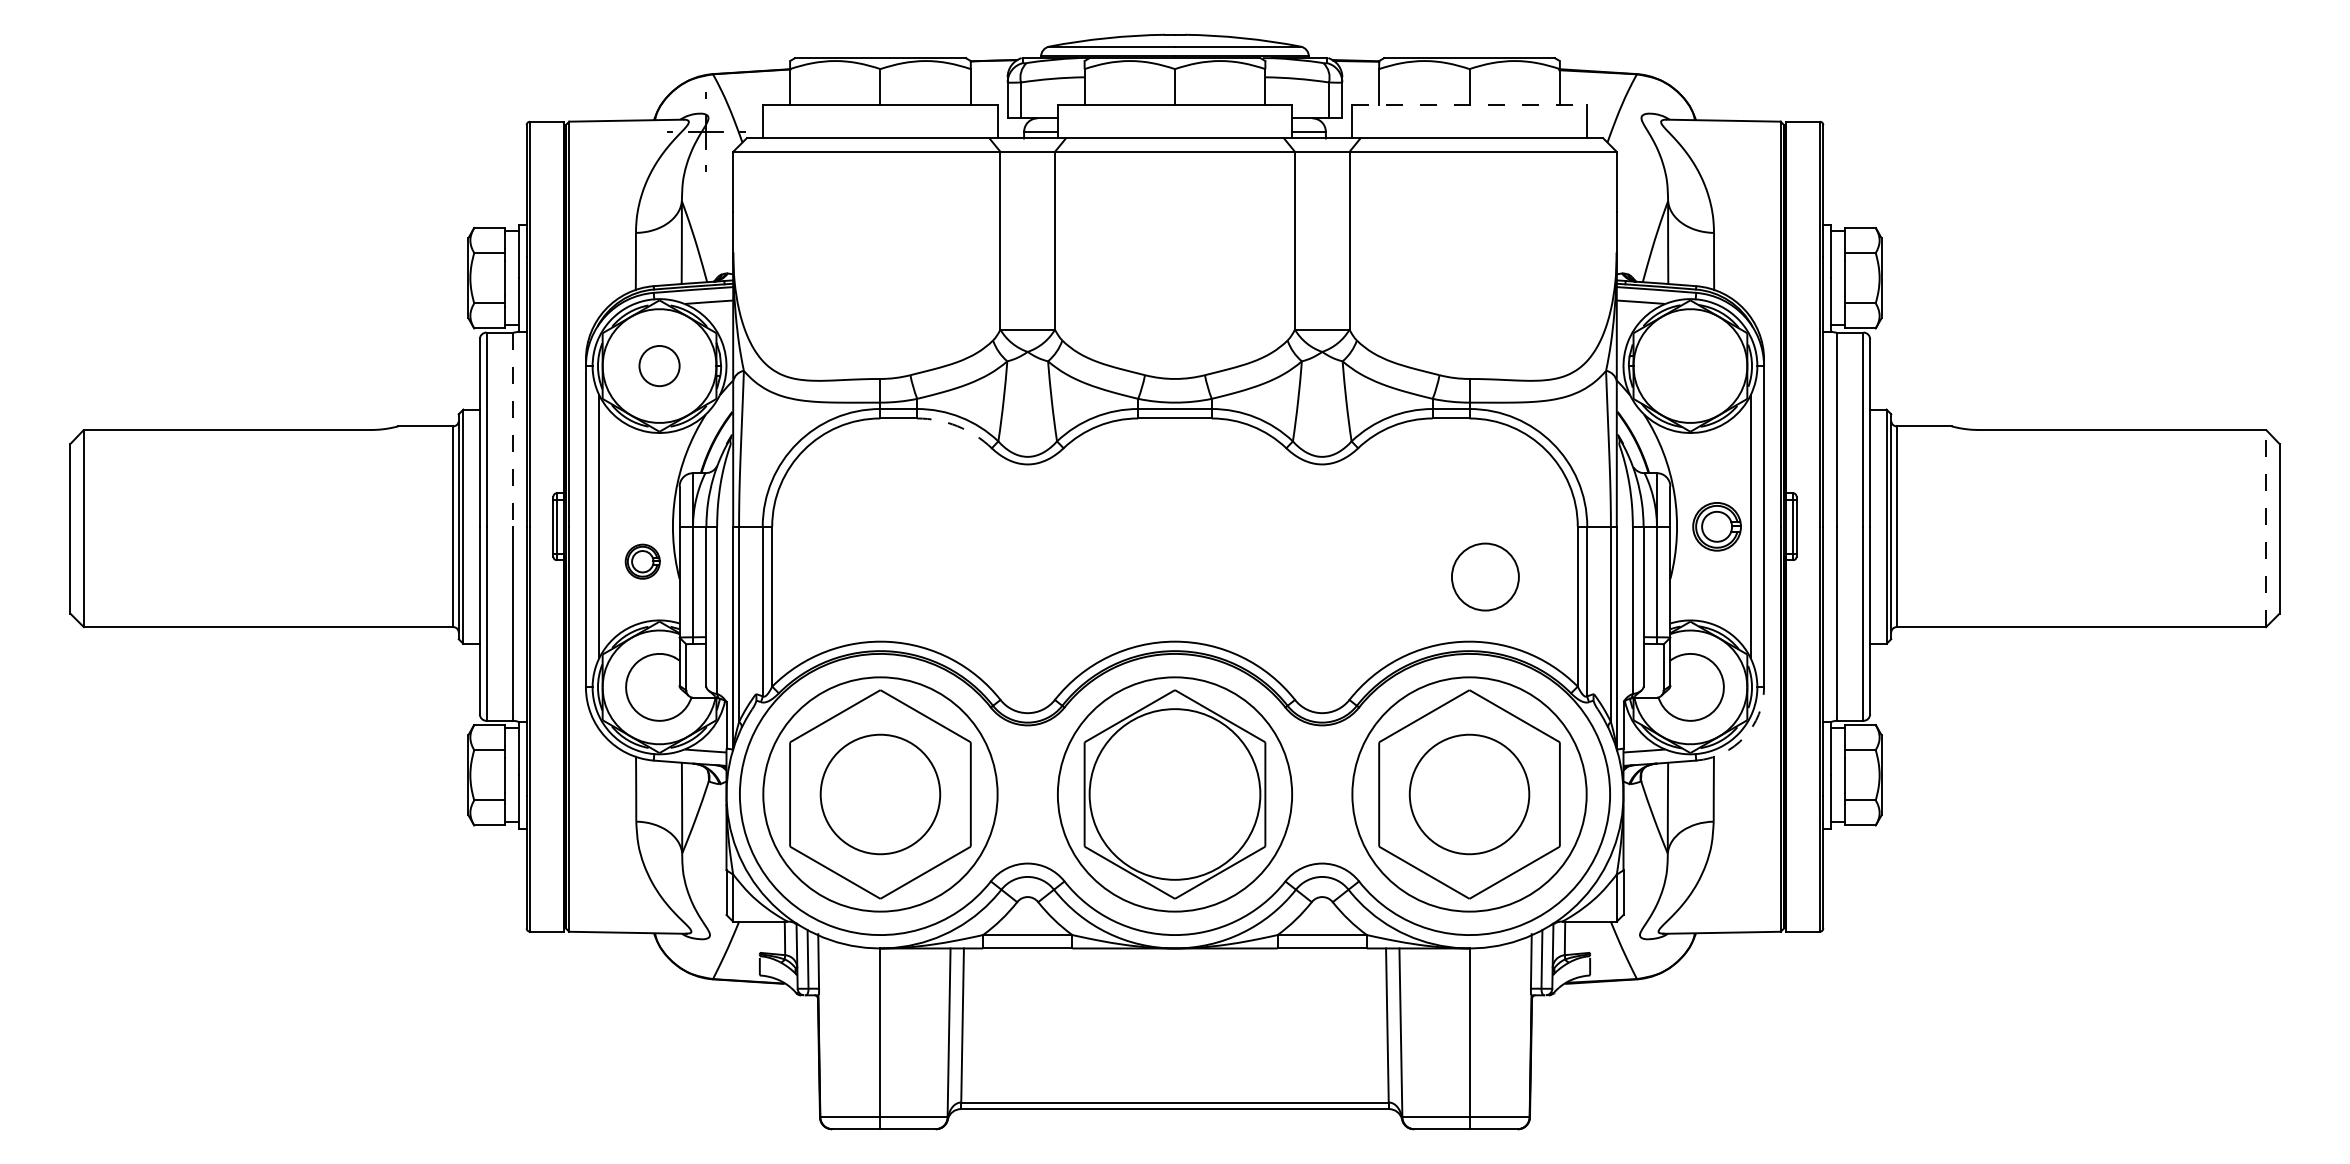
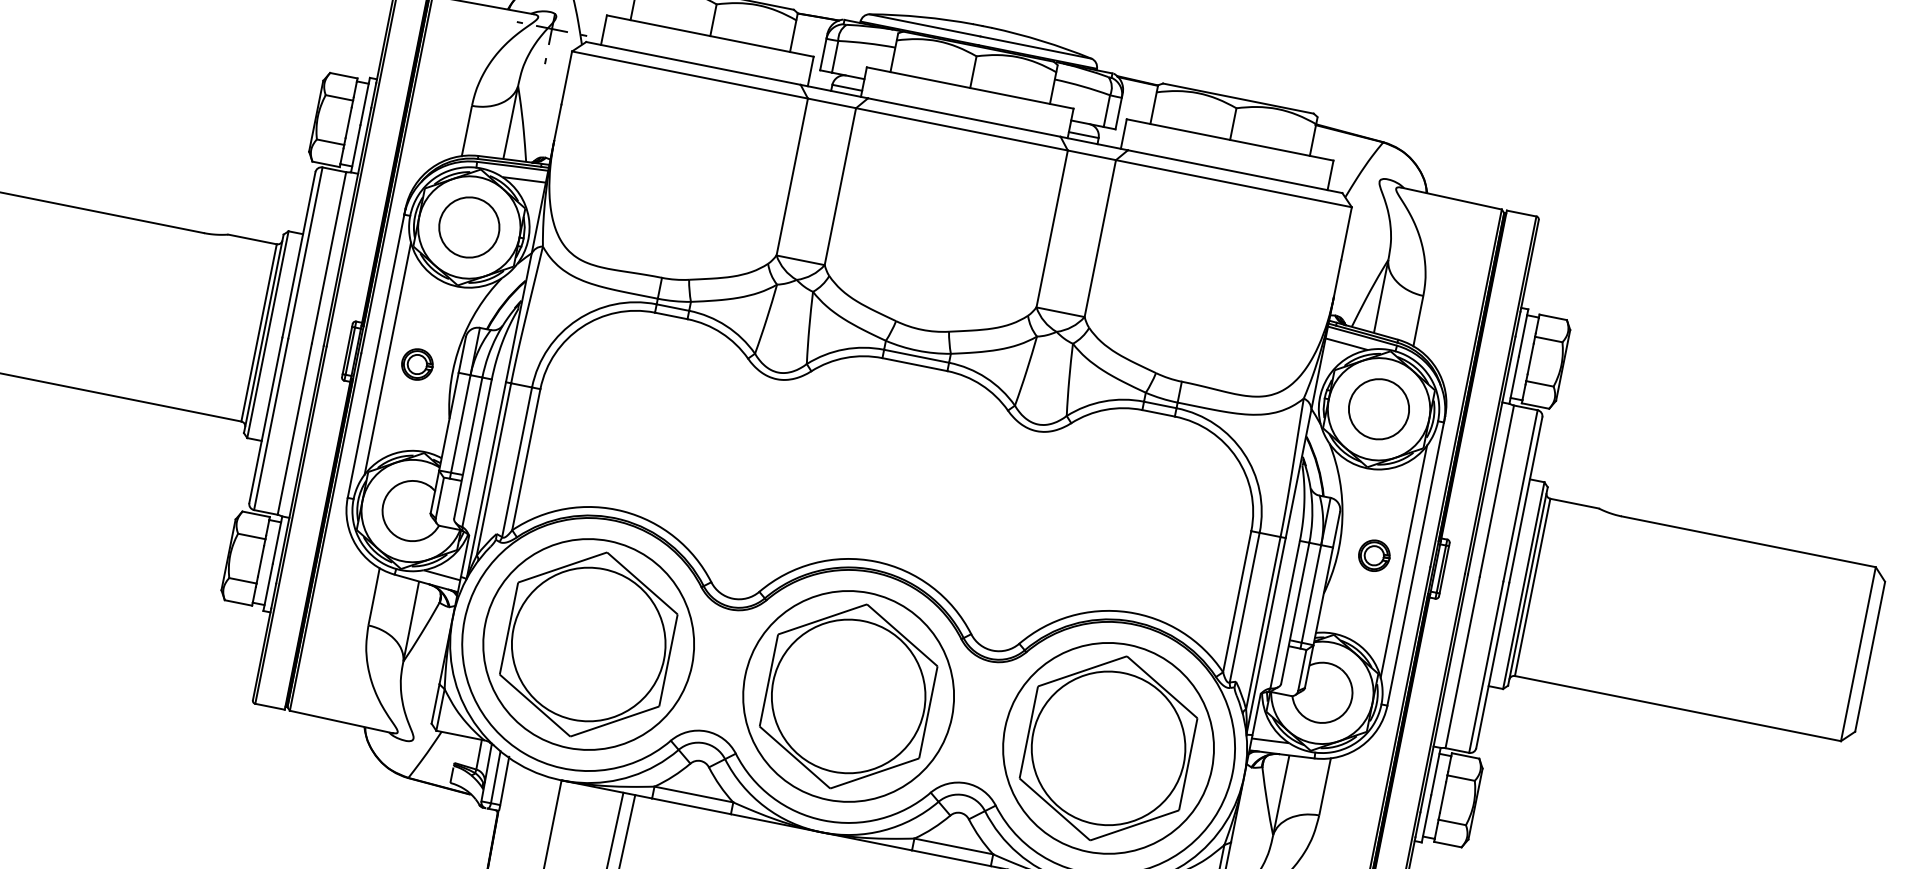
line: (1470, 105) -> (1230, 140), dashed -> solid
circle: (659, 365) -> (469, 226), size x1.67
arc: (957, 426) -> (721, 333), dashed -> solid
line: (513, 430) -> (329, 258), dashed -> solid
part: (1717, 526) -> (1374, 555), size x0.71
line: (2266, 528) -> (1858, 654), dashed -> solid
part: (642, 561) -> (417, 364), moved
circle: (1485, 576) -> (1379, 408), moved
arc: (1744, 737) -> (1361, 746), dashed -> solid
circle: (880, 794) -> (588, 644), size x1.43
circle: (1469, 794) -> (1108, 748), size x1.43

